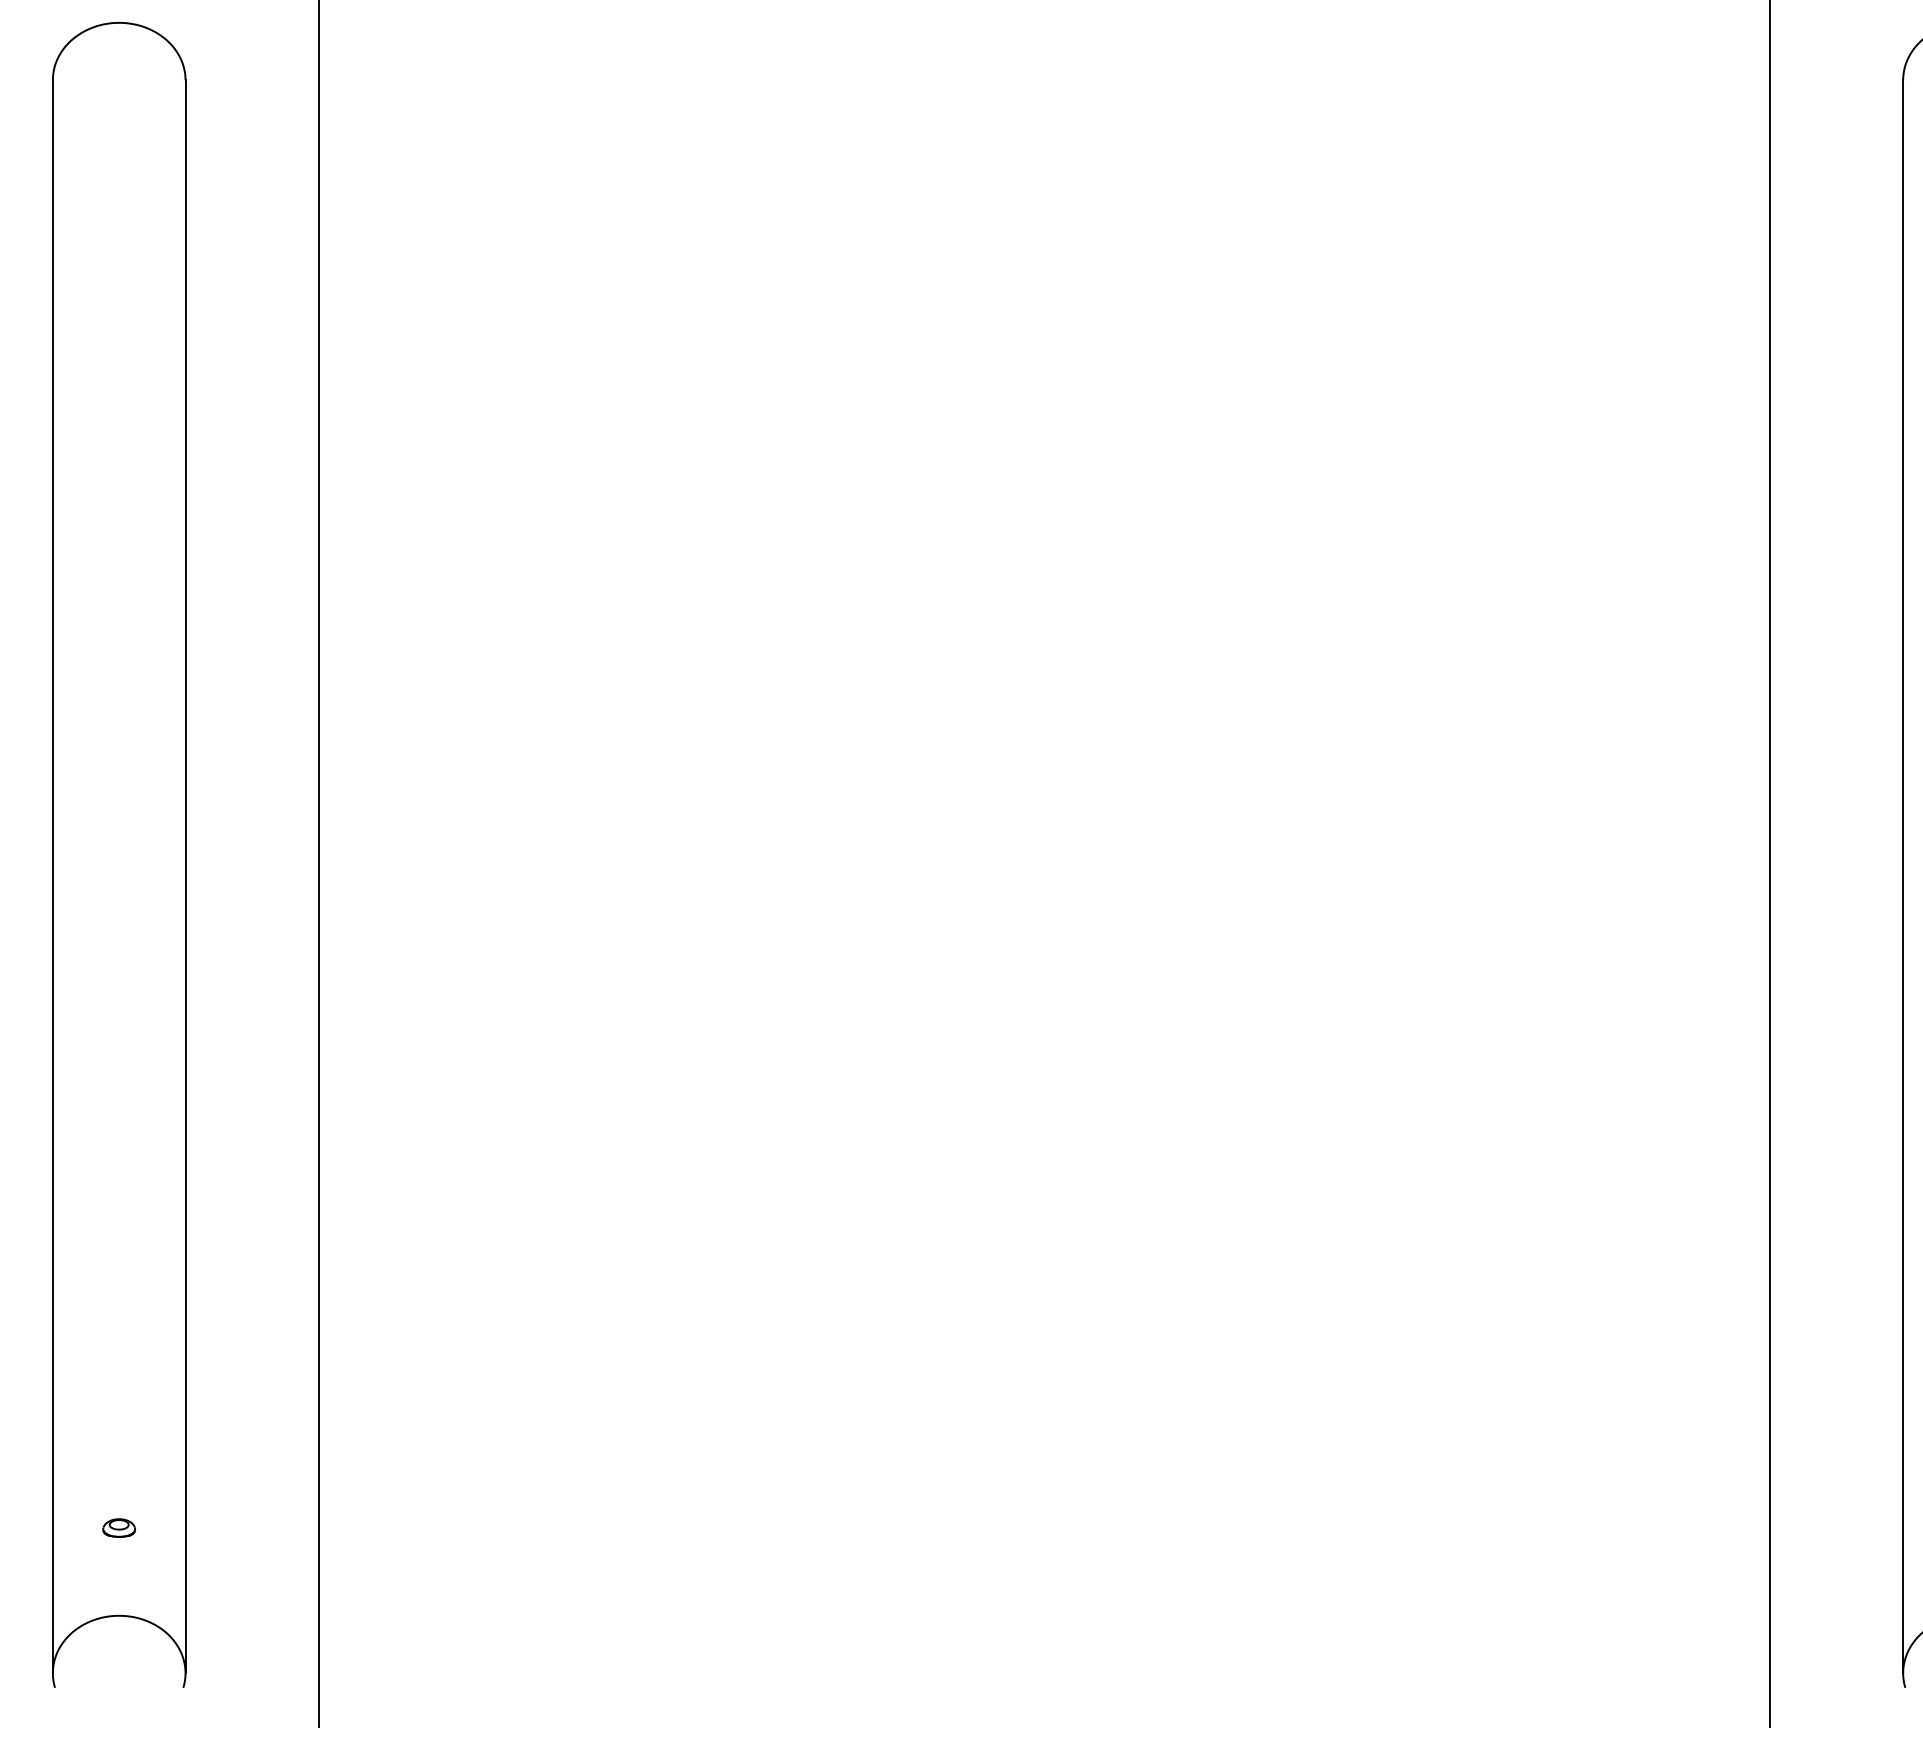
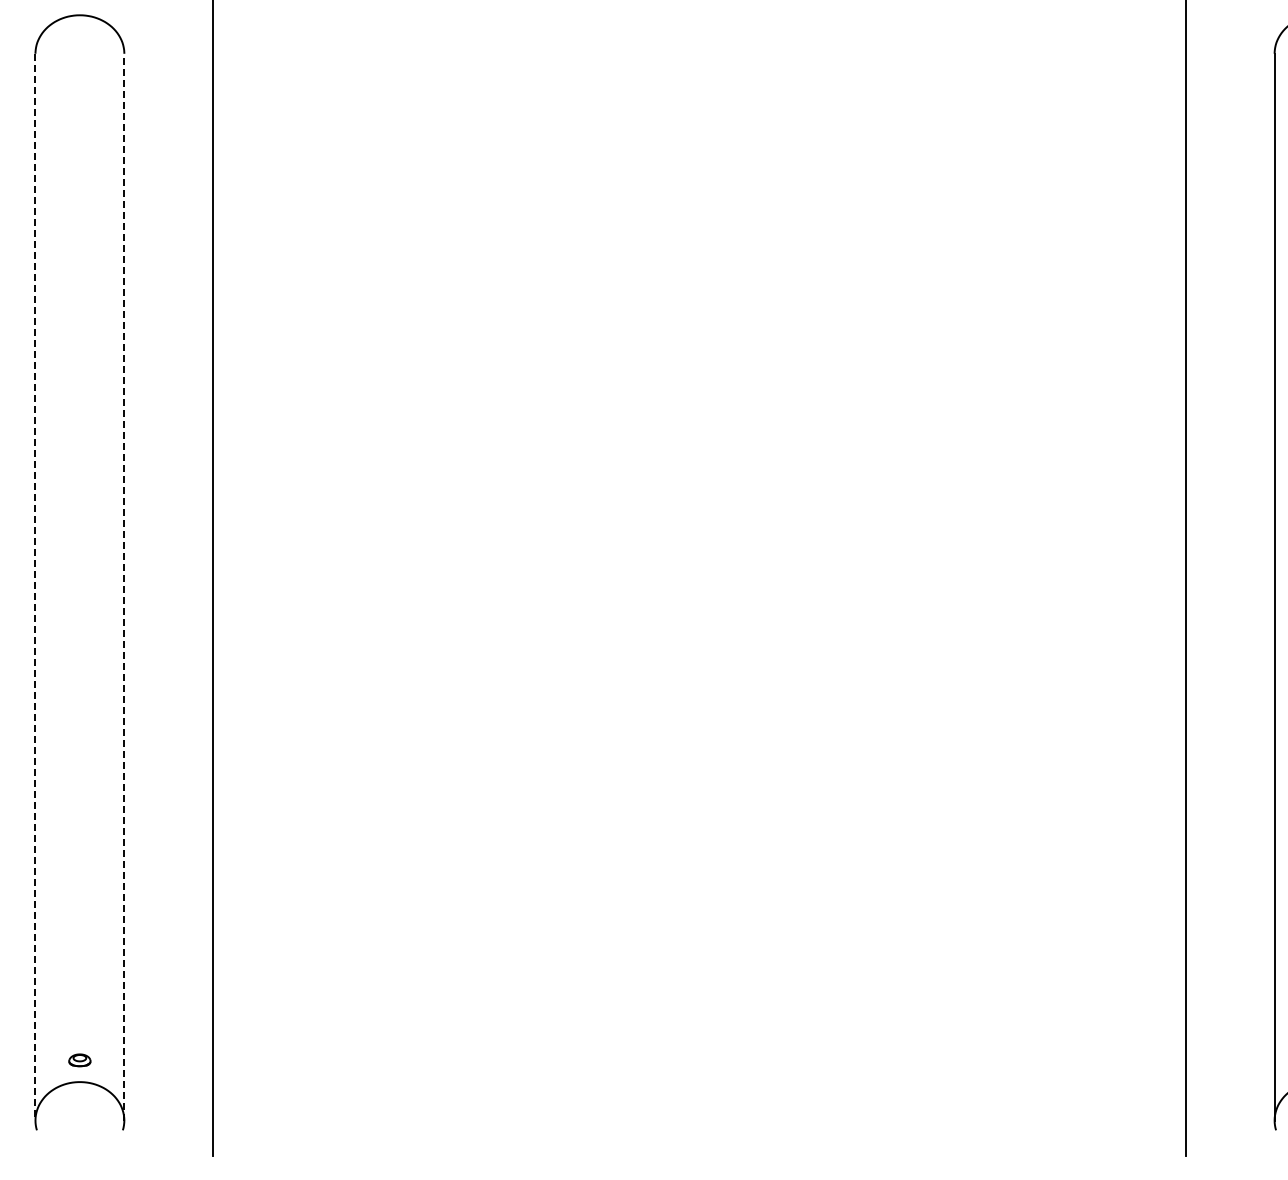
line: (185, 875) -> (124, 586), solid -> dashed
line: (52, 877) -> (35, 587), solid -> dashed
part: (118, 1528) -> (79, 1060), moved

